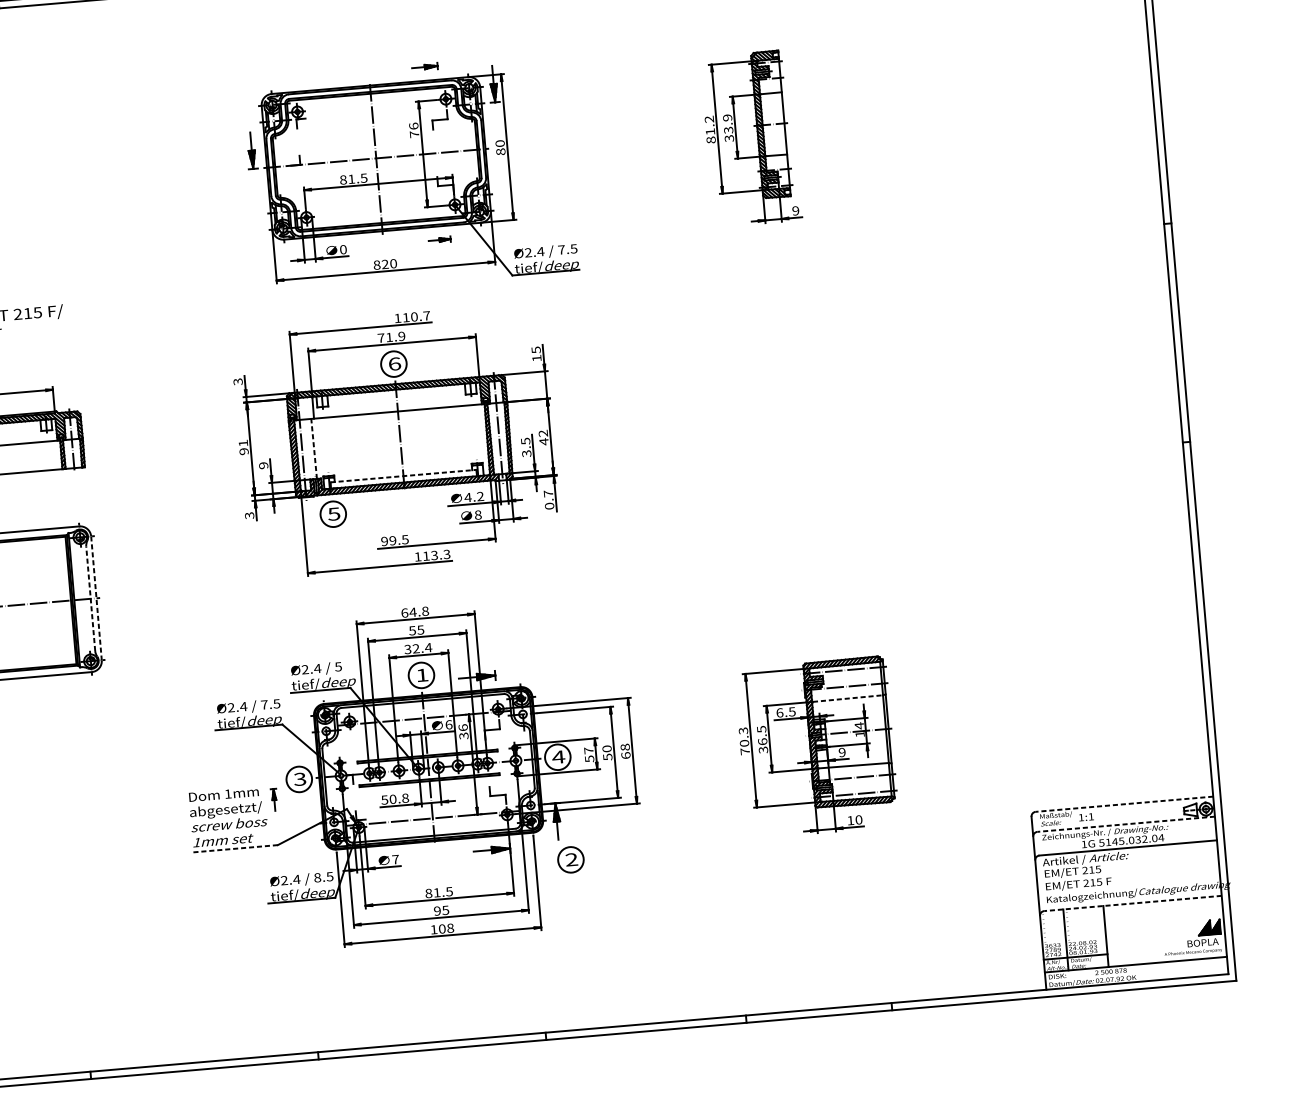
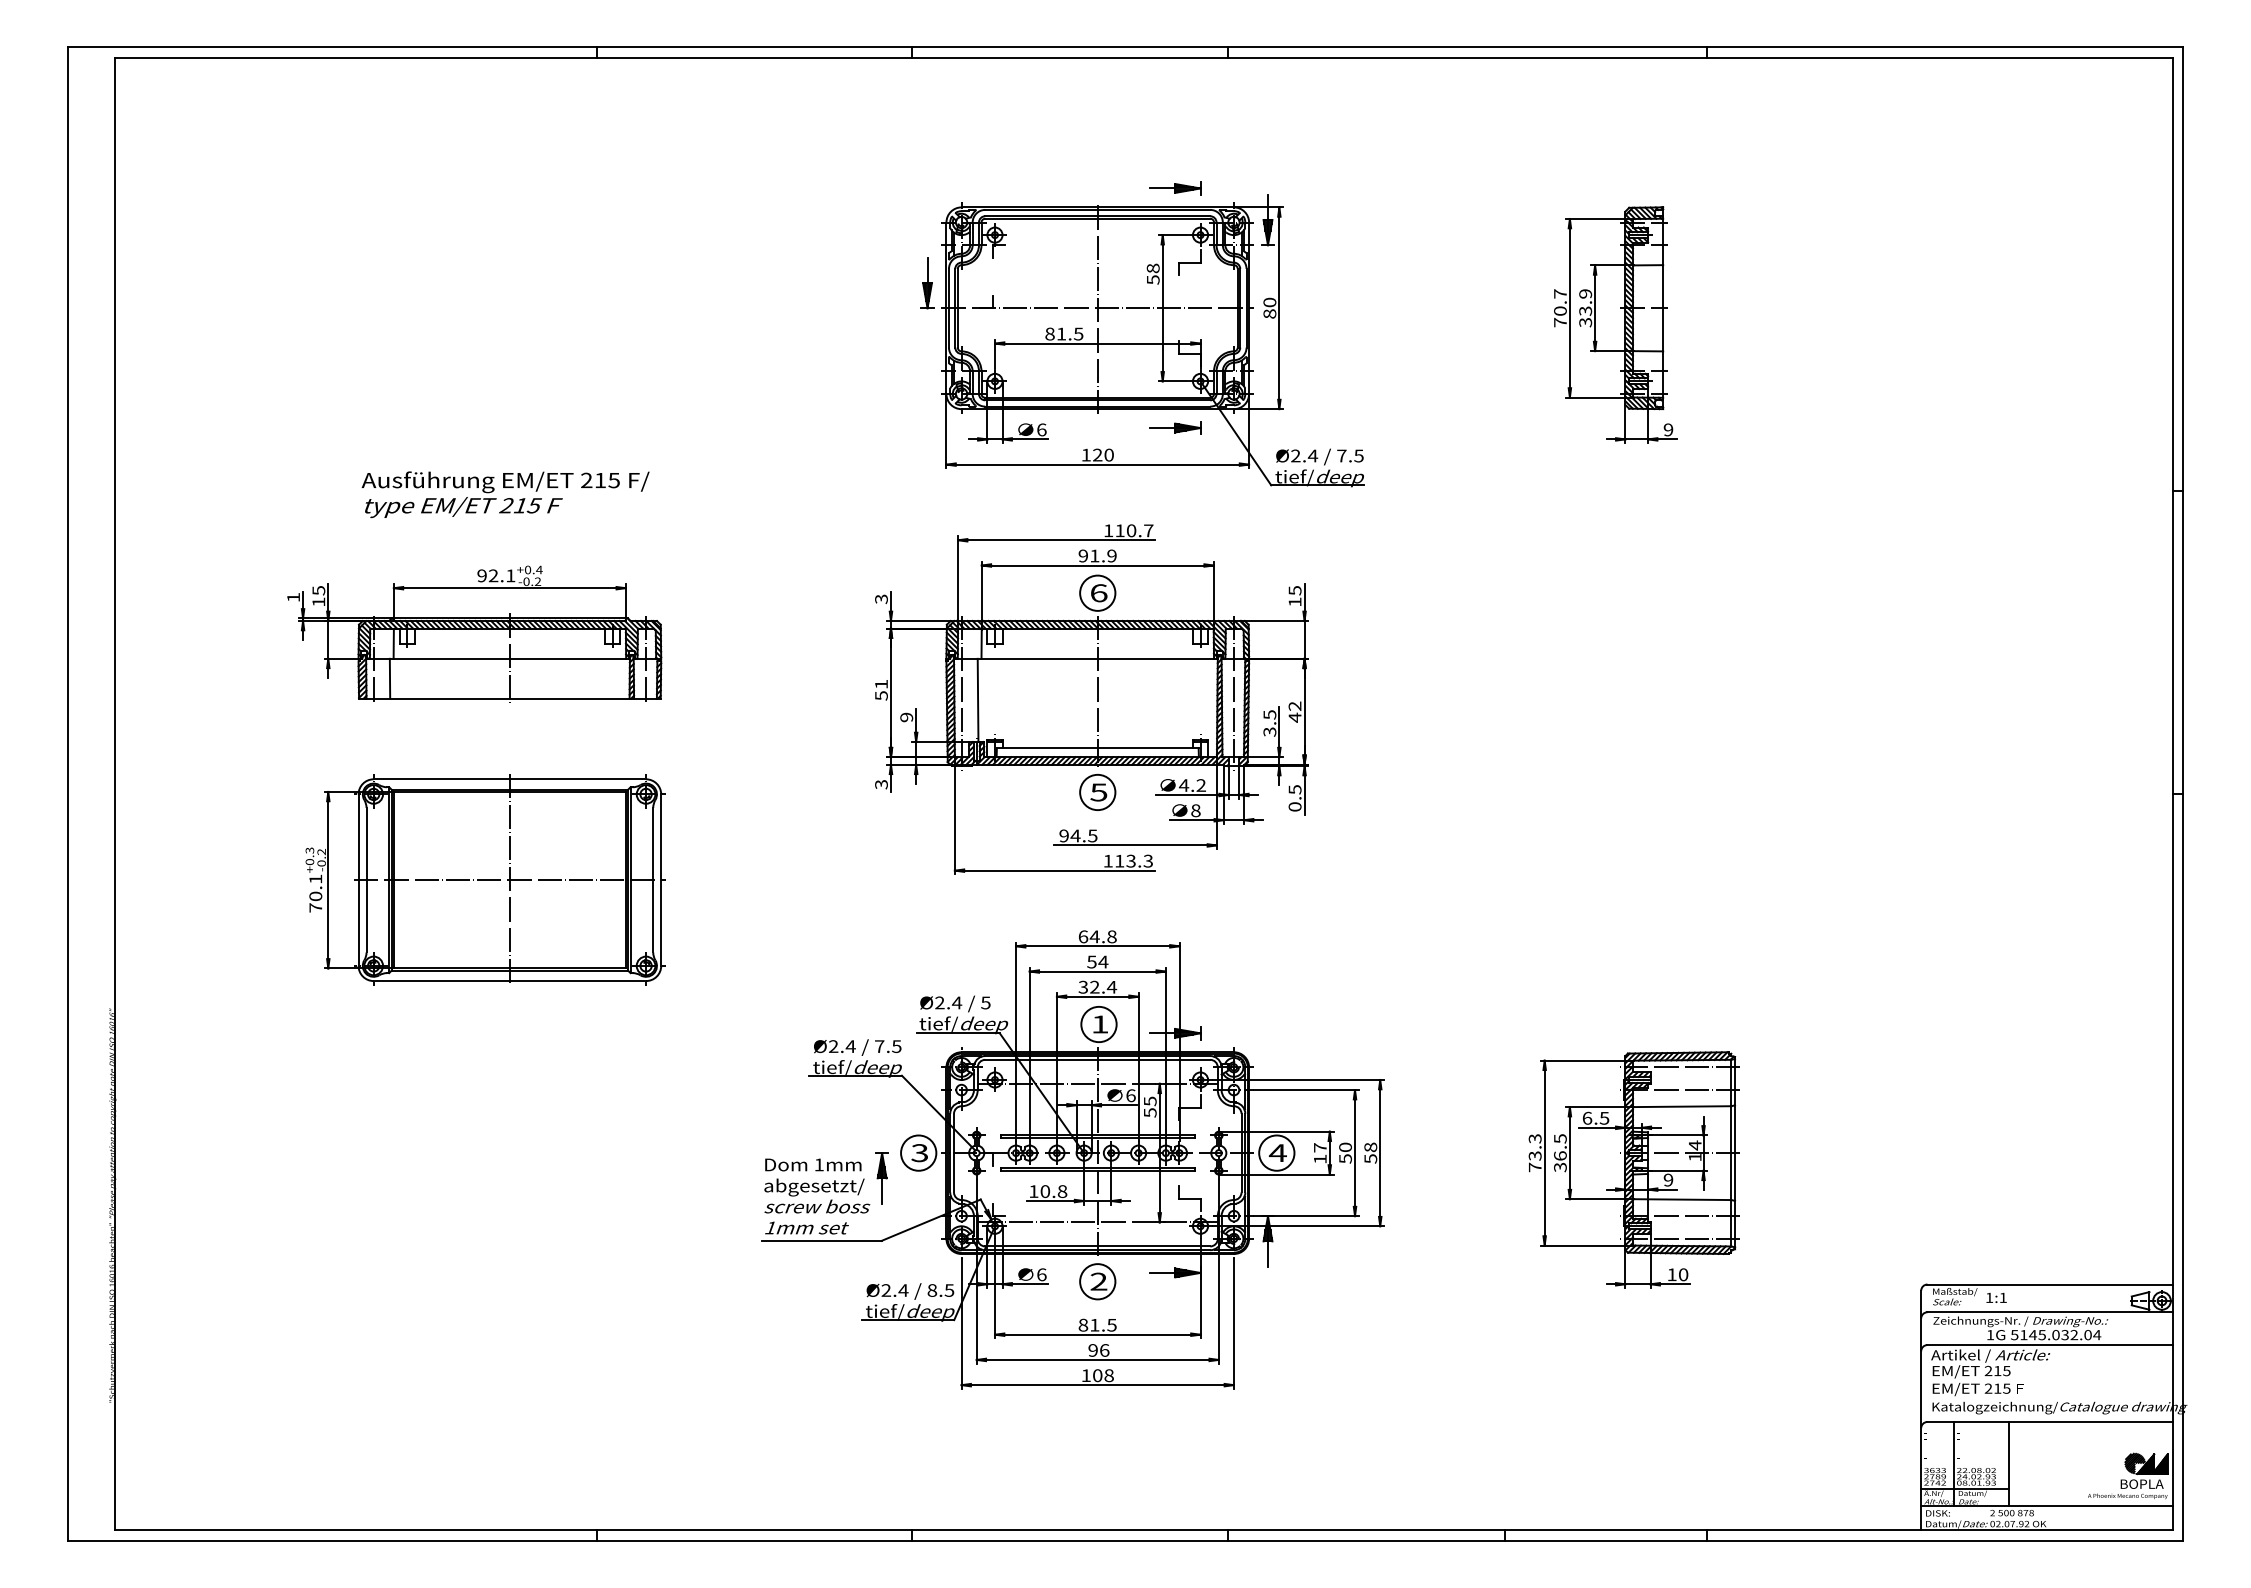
part: (424, 67) -> (1175, 188), size x1.43
text: (413, 129) -> (1152, 273), 76 -> 58
text: (710, 129) -> (1560, 308), 81.2 -> 70.7
part: (439, 239) -> (1175, 427), size x1.67
text: (343, 249) -> (1041, 429), 0 -> 6
text: (376, 264) -> (1085, 454), 820 -> 120
text: (381, 337) -> (1083, 555), 71.9 -> 91.9
line: (314, 448) -> (978, 700), dashed -> solid
text: (244, 451) -> (881, 695), 91 -> 51
line: (403, 476) -> (1097, 748), dashed -> solid
text: (548, 493) -> (1294, 789), 0.7 -> 0.5
part: (333, 514) -> (1097, 792), moved
text: (392, 540) -> (1075, 835), 99.5 -> 94.5
line: (90, 598) -> (653, 879), dashed -> solid
line: (96, 598) -> (661, 880), dashed -> solid
text: (420, 629) -> (1103, 961), 55 -> 54
line: (847, 698) -> (1682, 1106), dashed -> solid
text: (463, 731) -> (1149, 1106), 36 -> 55
text: (744, 743) -> (1534, 1155), 70.3 -> 73.3
text: (625, 755) -> (1370, 1158), 68 -> 58
text: (589, 759) -> (1320, 1159), 57 -> 17
part: (273, 800) -> (881, 1178), size x1.67
text: (384, 800) -> (1033, 1191), 50.8 -> 10.8
line: (1124, 804) -> (2050, 1284), dashed -> solid
line: (1126, 824) -> (2050, 1312), dashed -> solid
line: (234, 848) -> (821, 1240), dashed -> solid
text: (395, 859) -> (1041, 1274), 7 -> 6
part: (570, 859) -> (1097, 1281), moved
line: (1132, 903) -> (2050, 1421), dashed -> solid
text: (445, 910) -> (1104, 1350), 95 -> 96
hatch: (1196, 928) -> (2134, 1463), added

